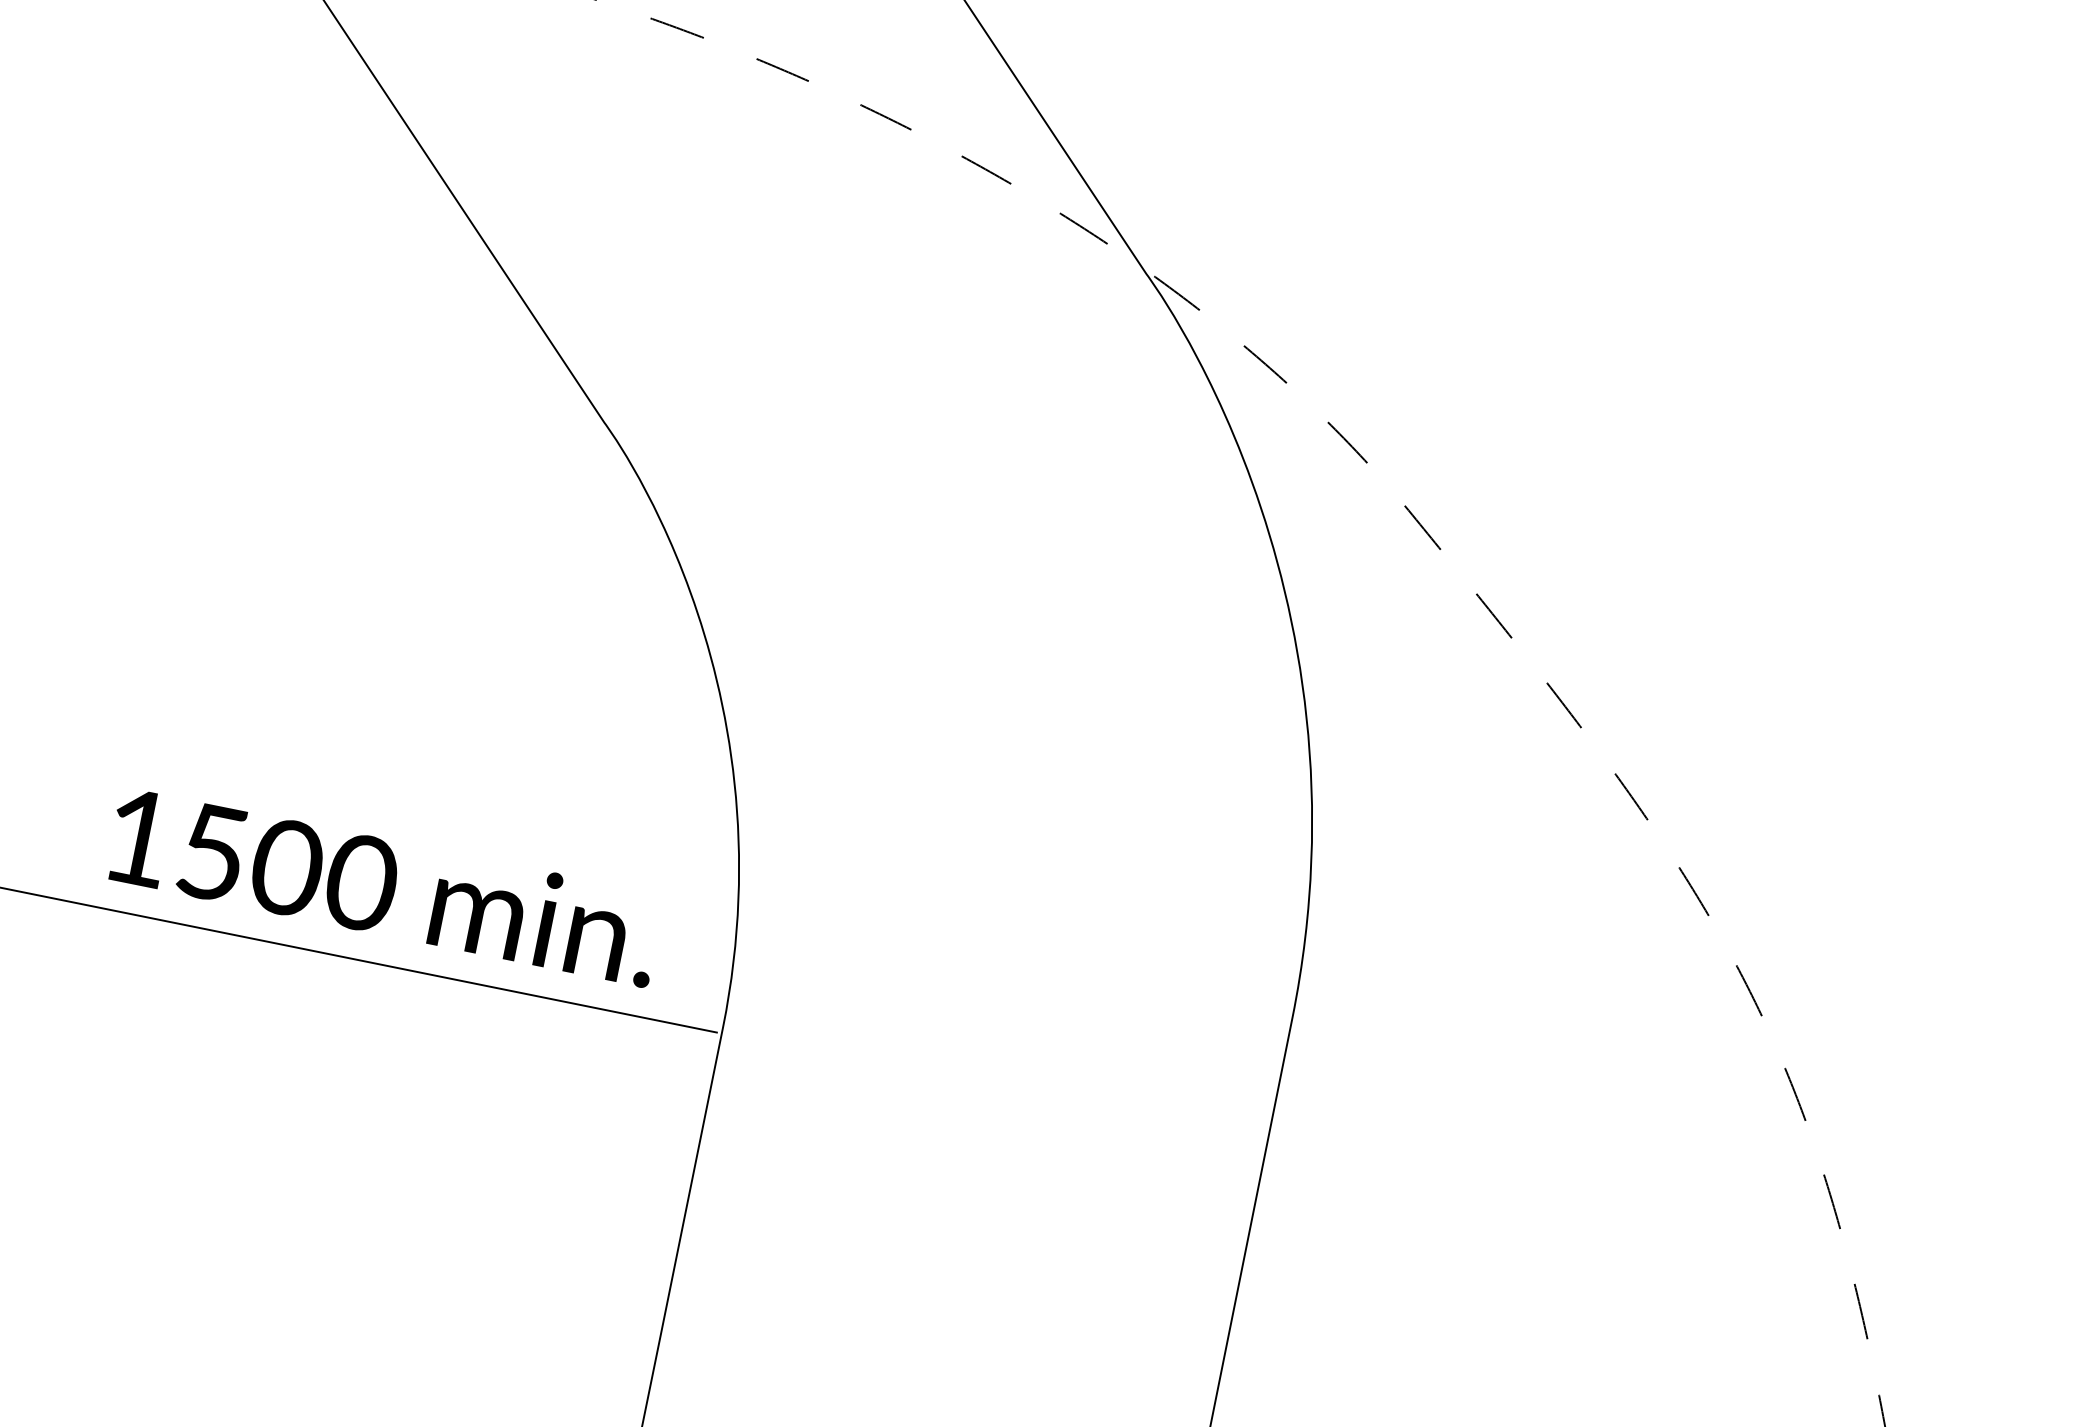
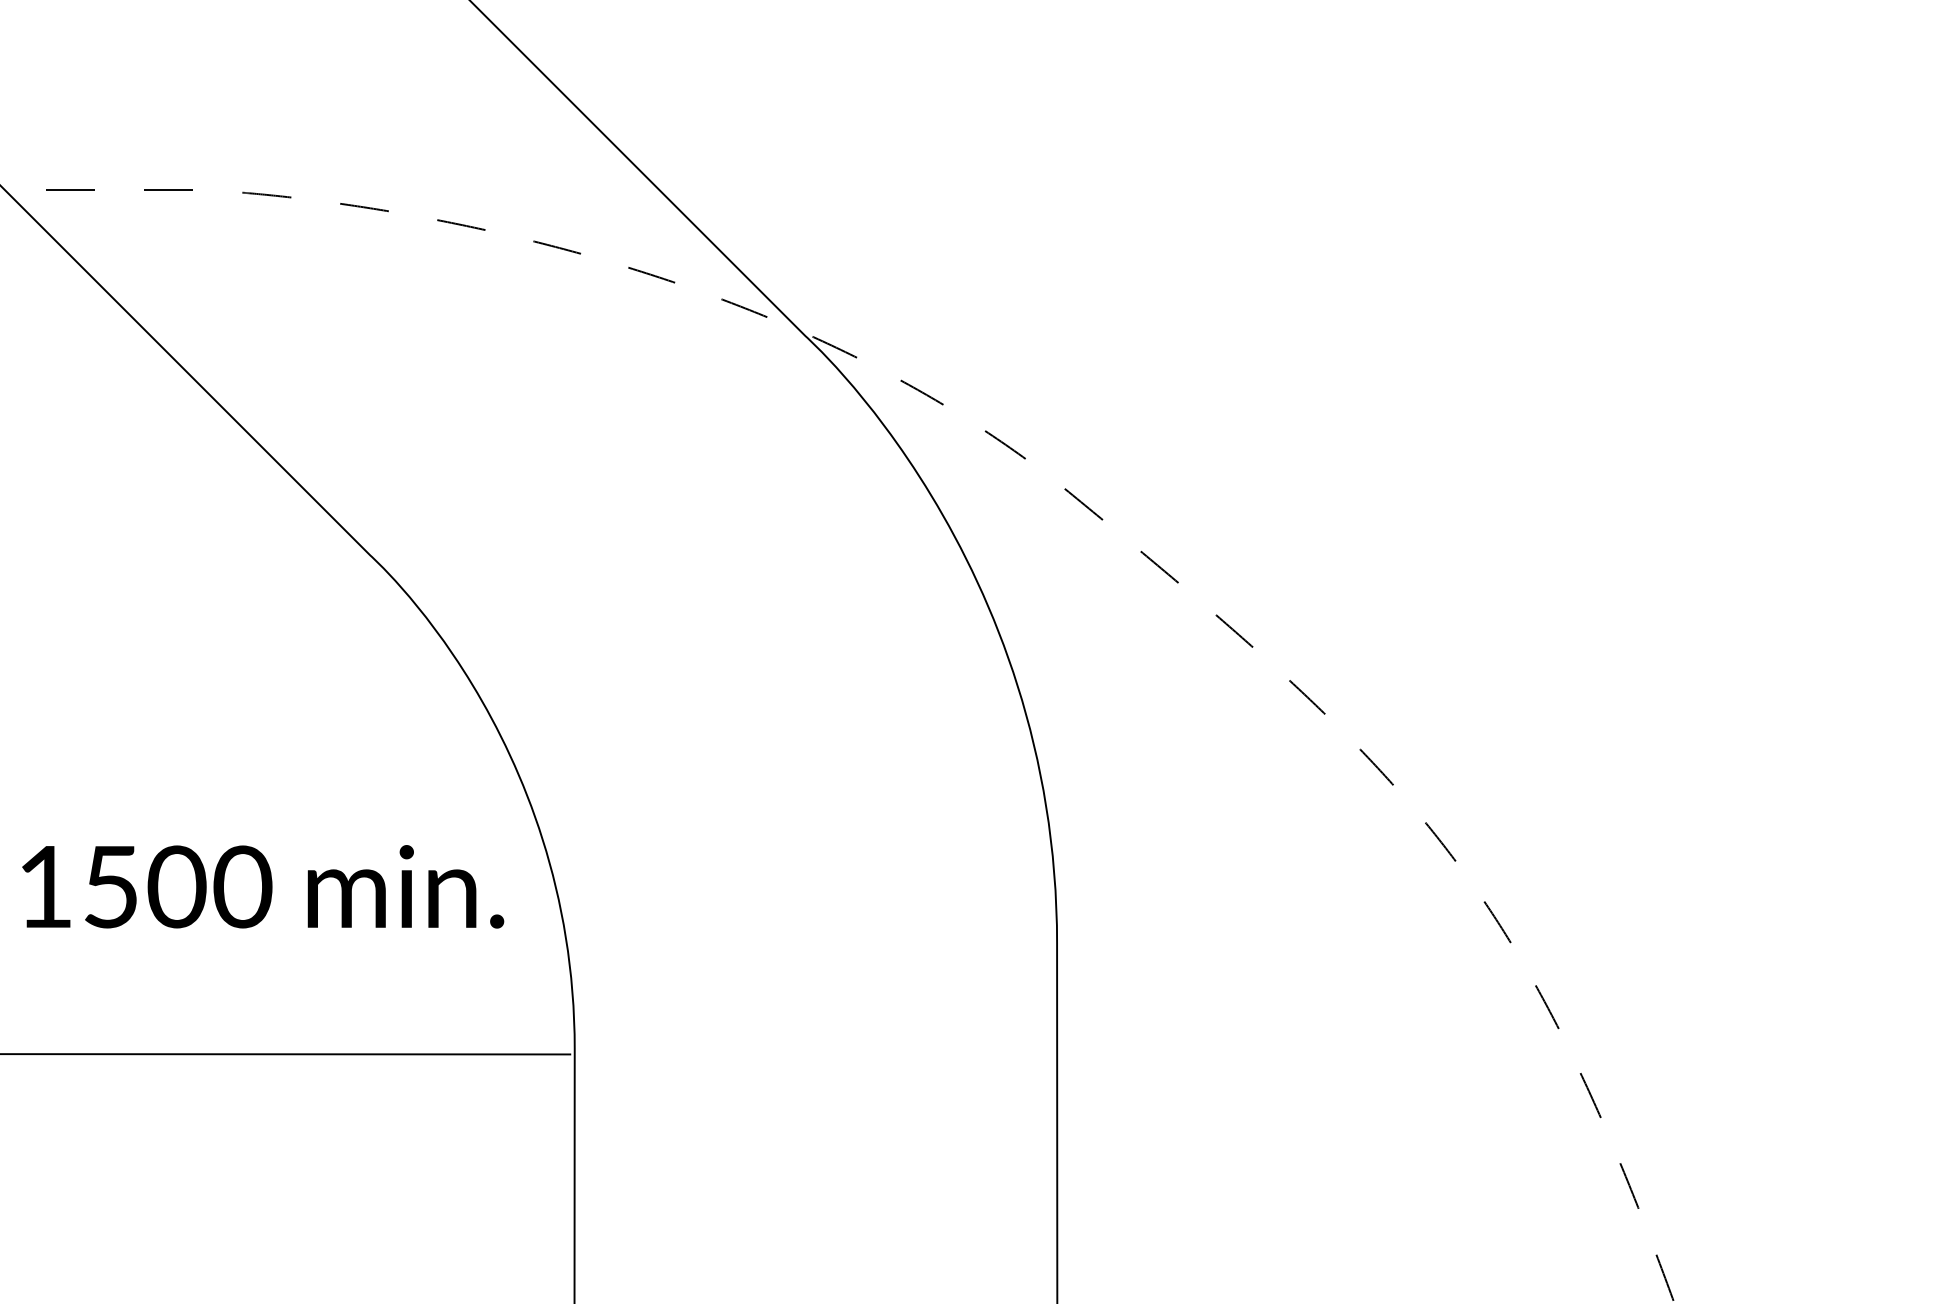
text: (385, 886) -> (263, 886), moved

